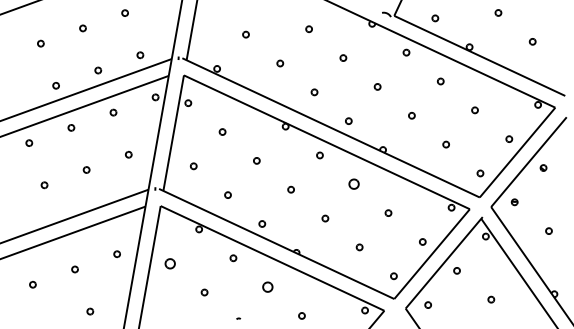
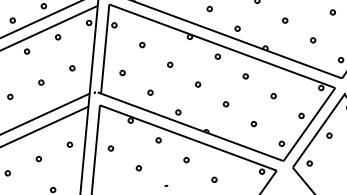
part: (354, 184) -> (245, 76), size x0.62
part: (170, 263) -> (111, 148), size x0.62
part: (267, 286) -> (186, 159), size x0.62

